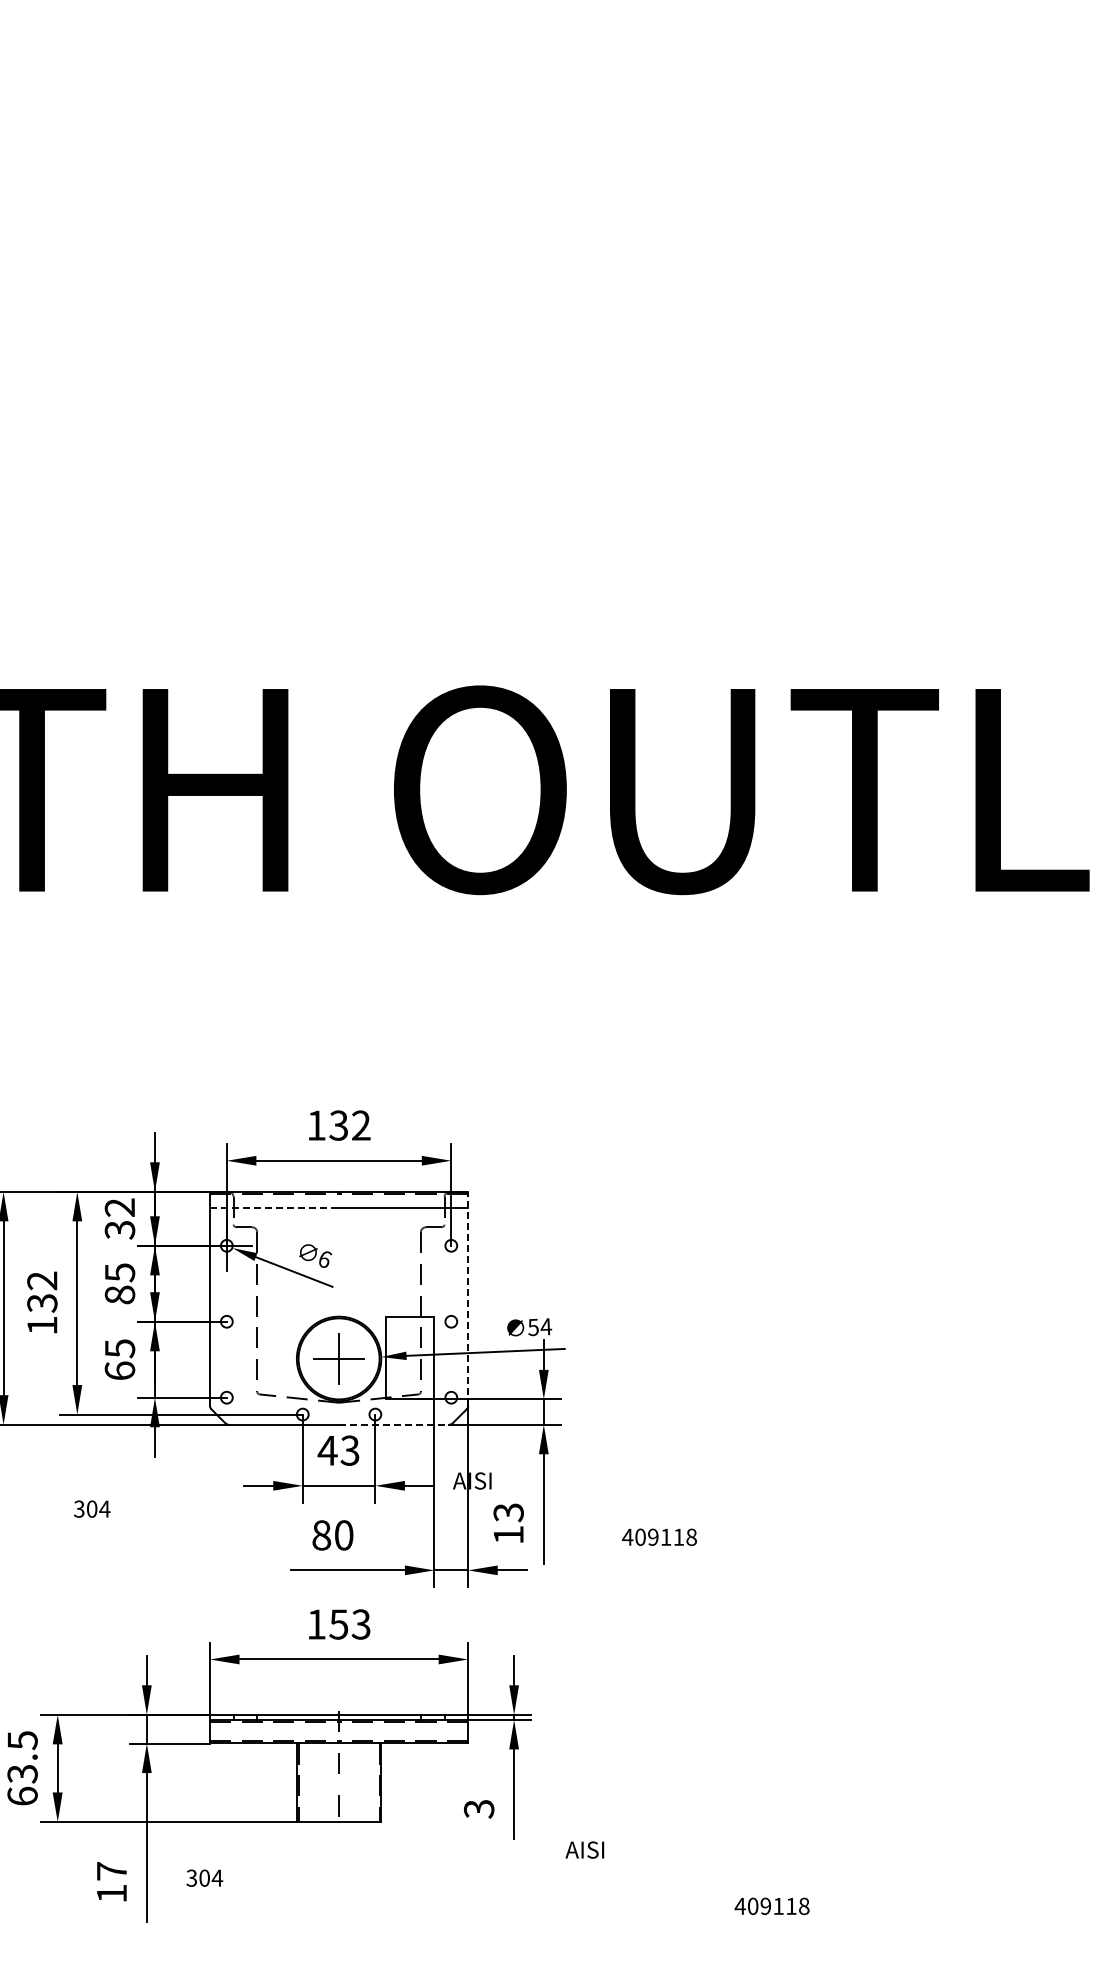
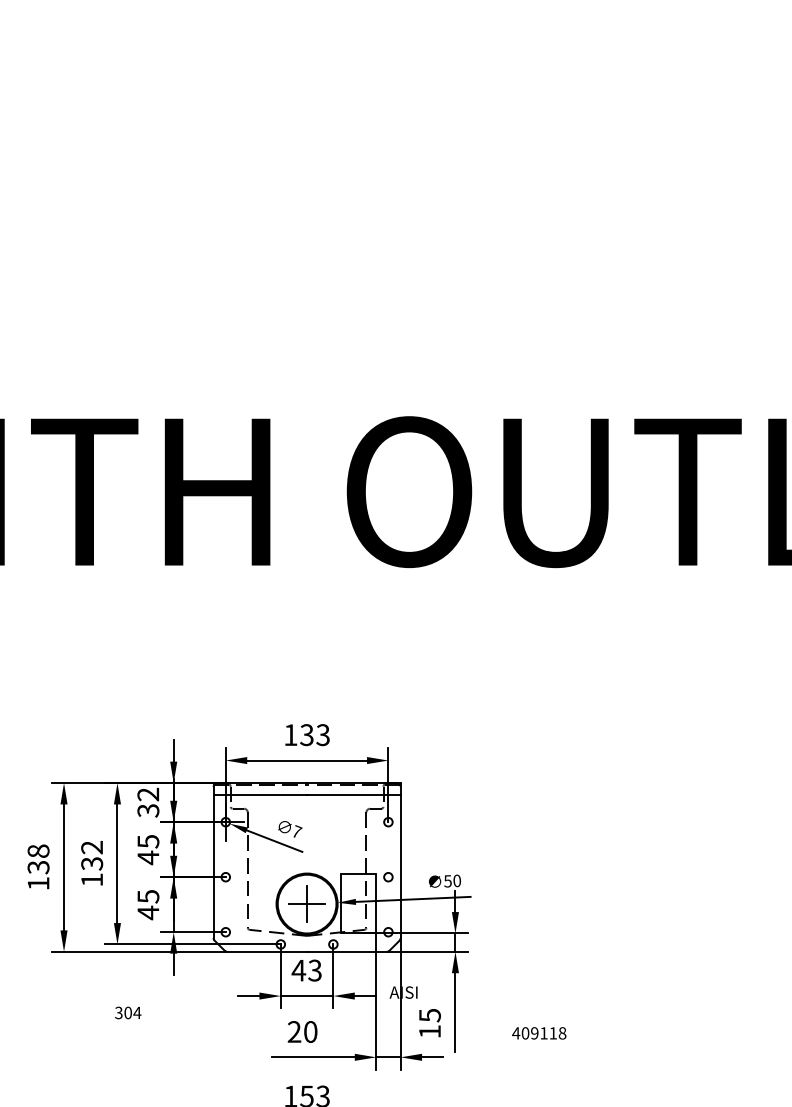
text: (360, 1125) -> (322, 735), 132 -> 133
line: (274, 1207) -> (260, 794), dashed -> solid
text: (325, 1258) -> (297, 831), 6 -> 7
text: (119, 1295) -> (148, 858), 85 -> 45
line: (468, 1298) -> (400, 860), dashed -> solid
text: (546, 1326) -> (457, 880), 54 -> 50
text: (119, 1371) -> (148, 913), 65 -> 45
line: (394, 1424) -> (347, 951), dashed -> solid
text: (508, 1512) -> (429, 1015), 13 -> 15
text: (321, 1535) -> (294, 1032), 80 -> 20

